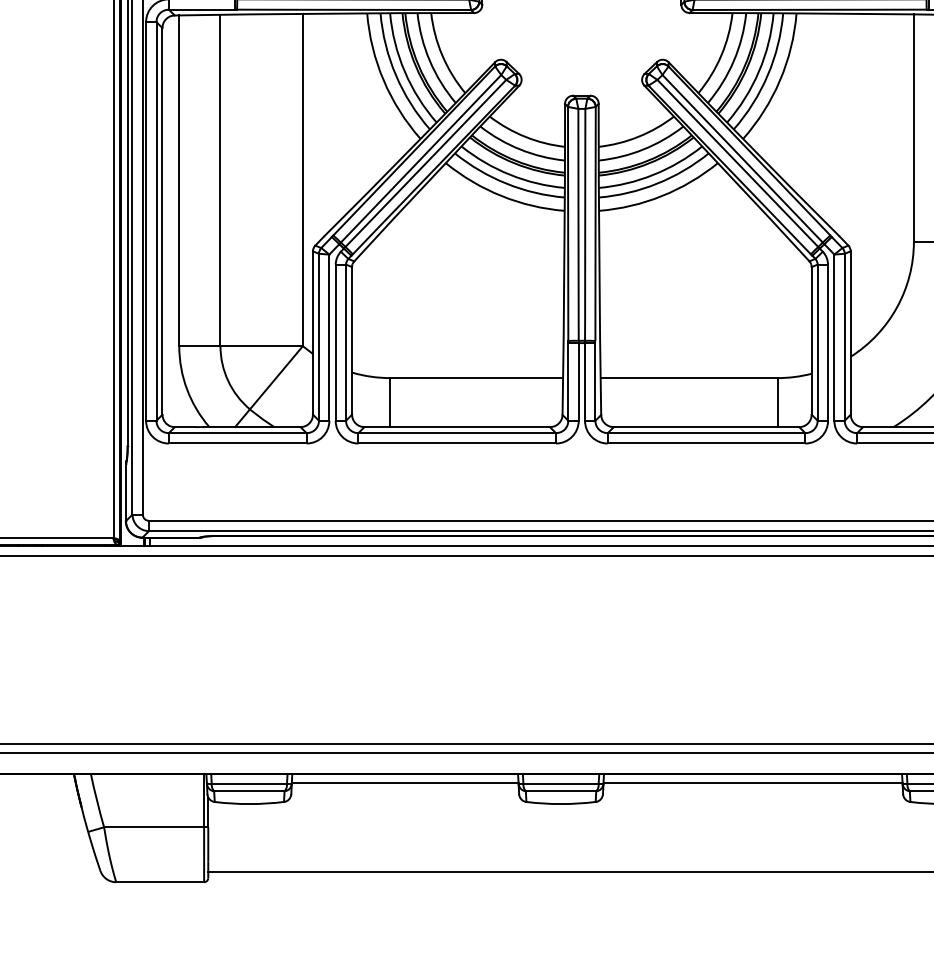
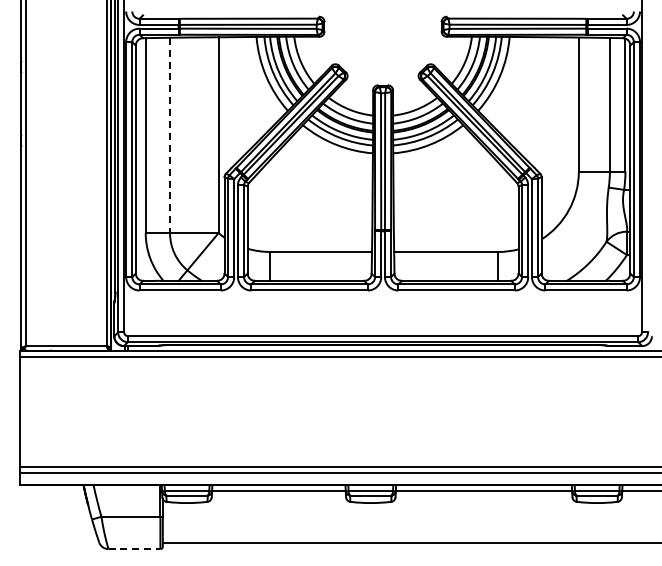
line: (219, 180) -> (169, 135), solid -> dashed
line: (160, 882) -> (134, 549), solid -> dashed

